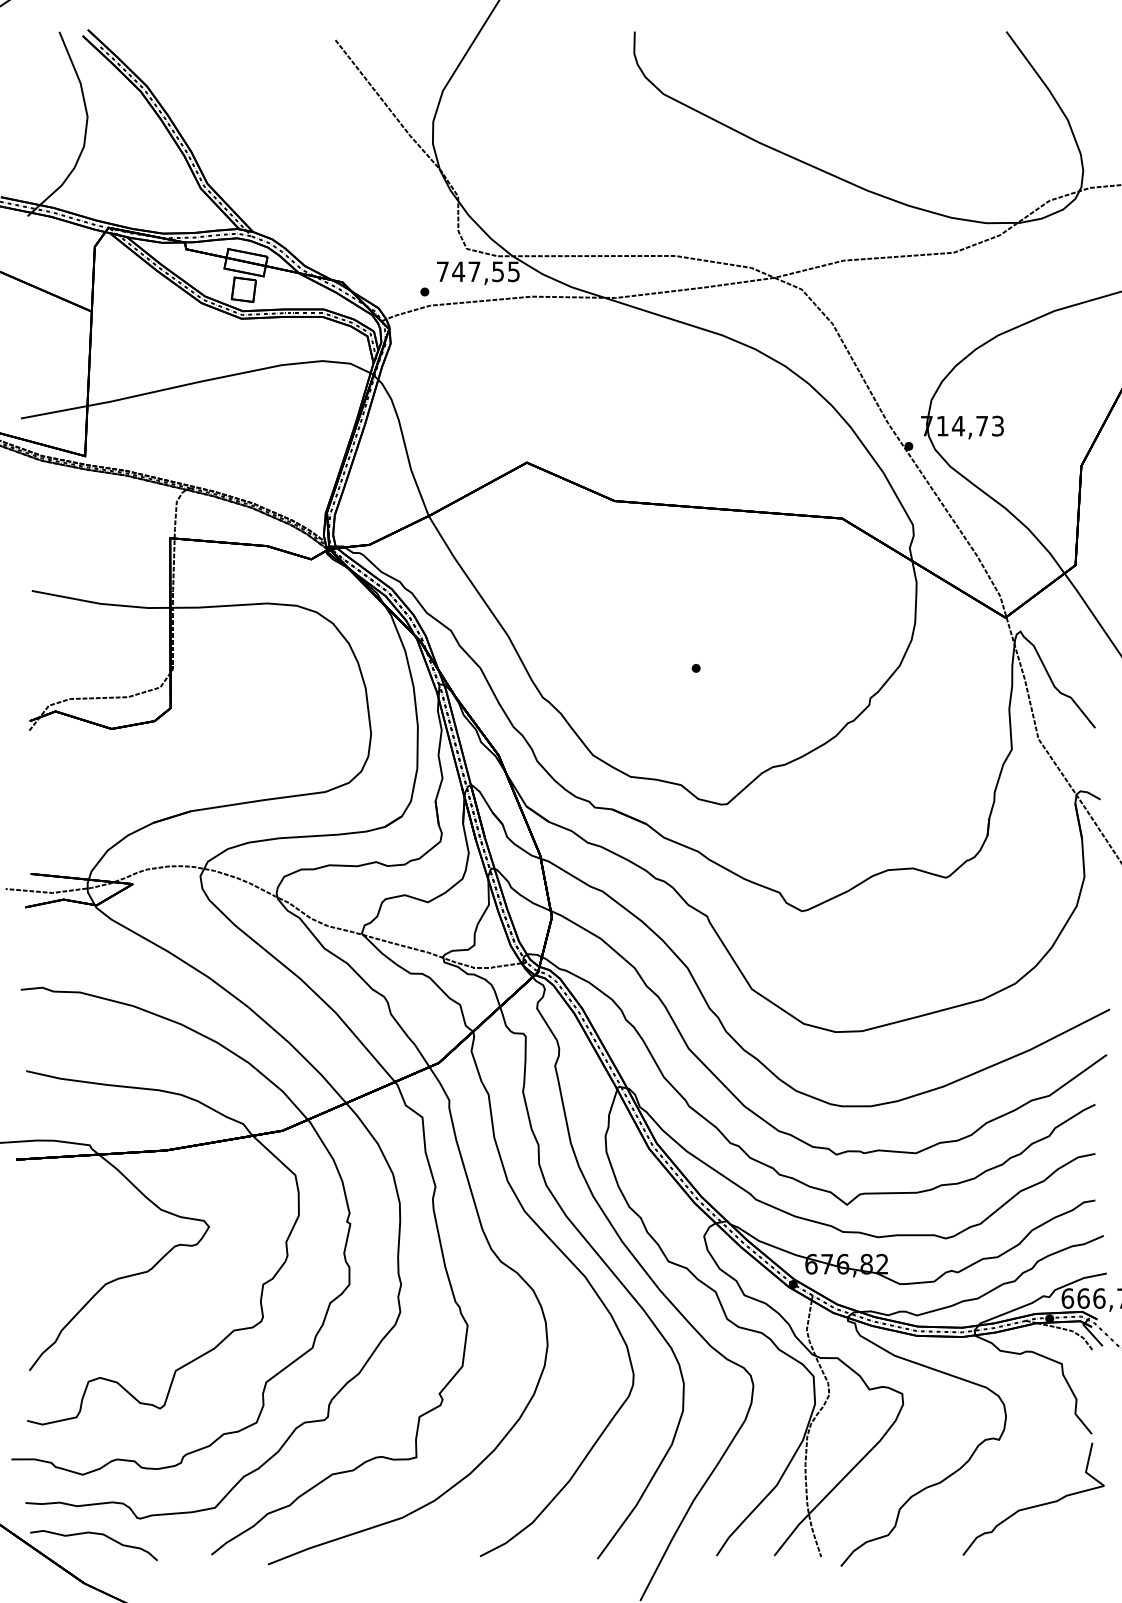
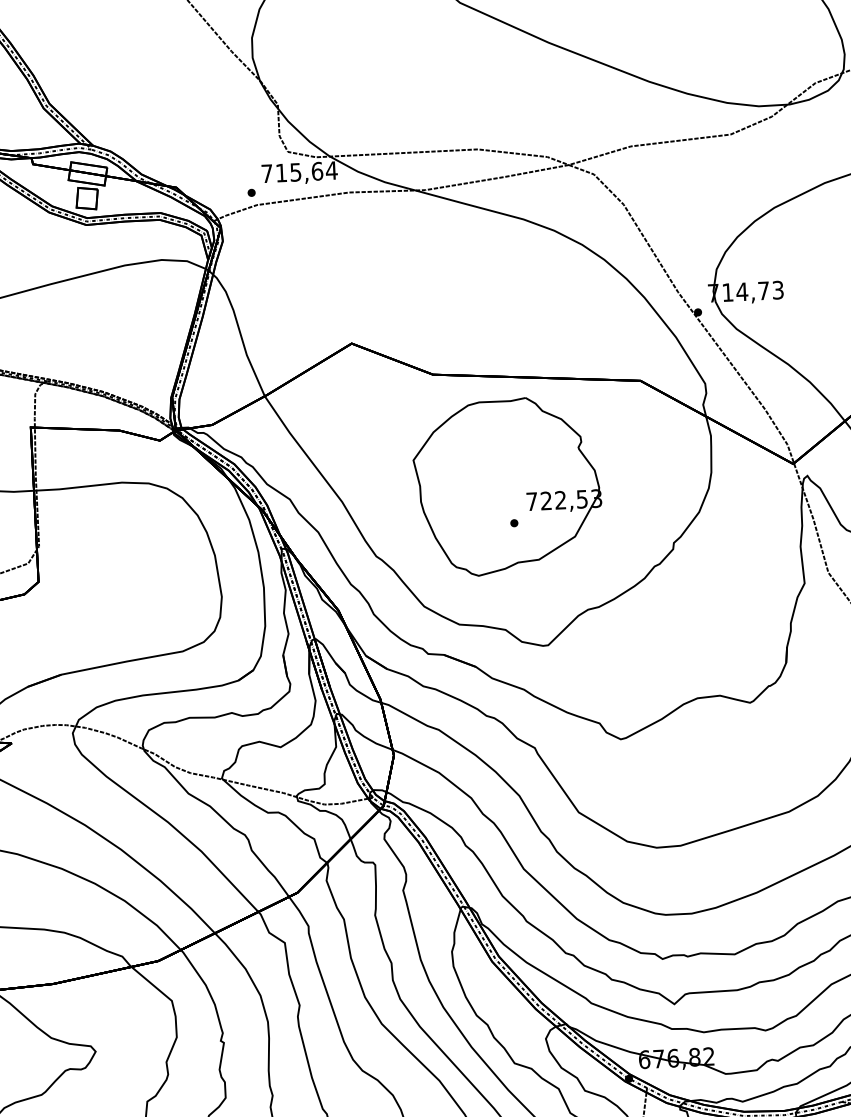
text: (486, 271) -> (306, 171), 747,55 -> 715,64
part: (690, 627) -> (507, 486), added

